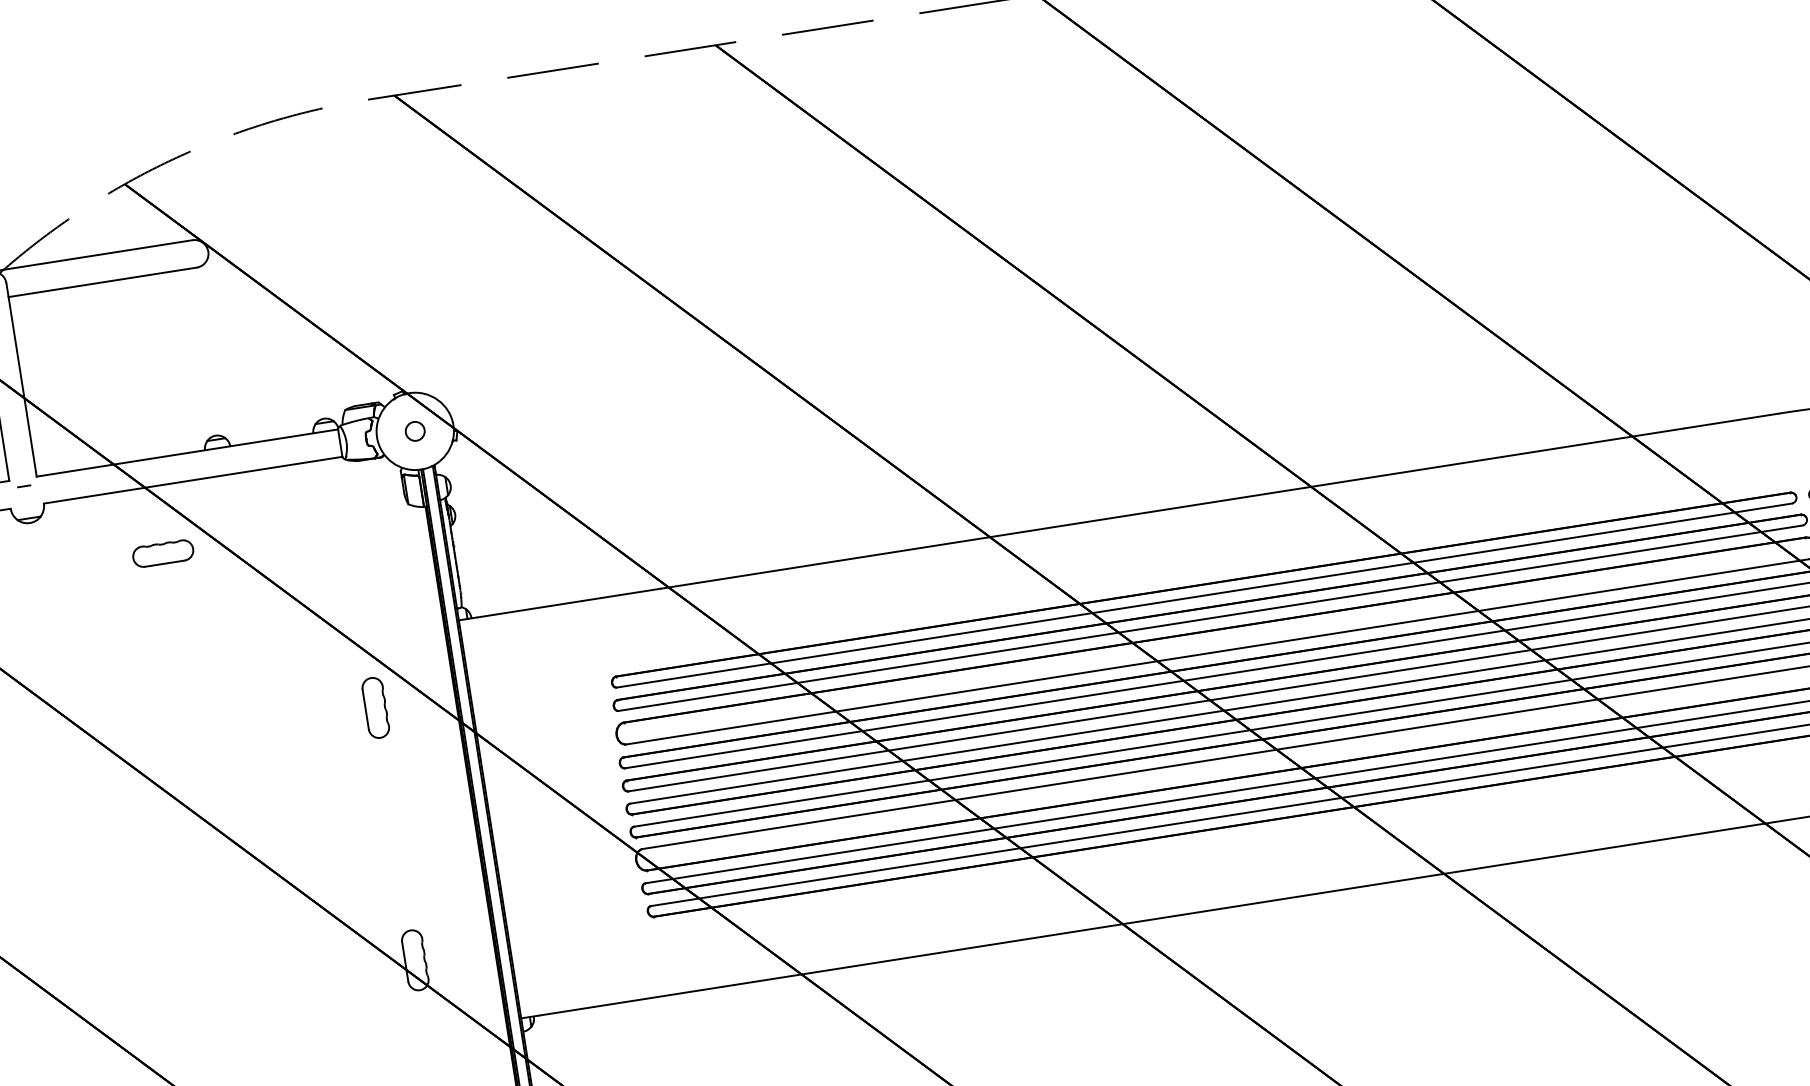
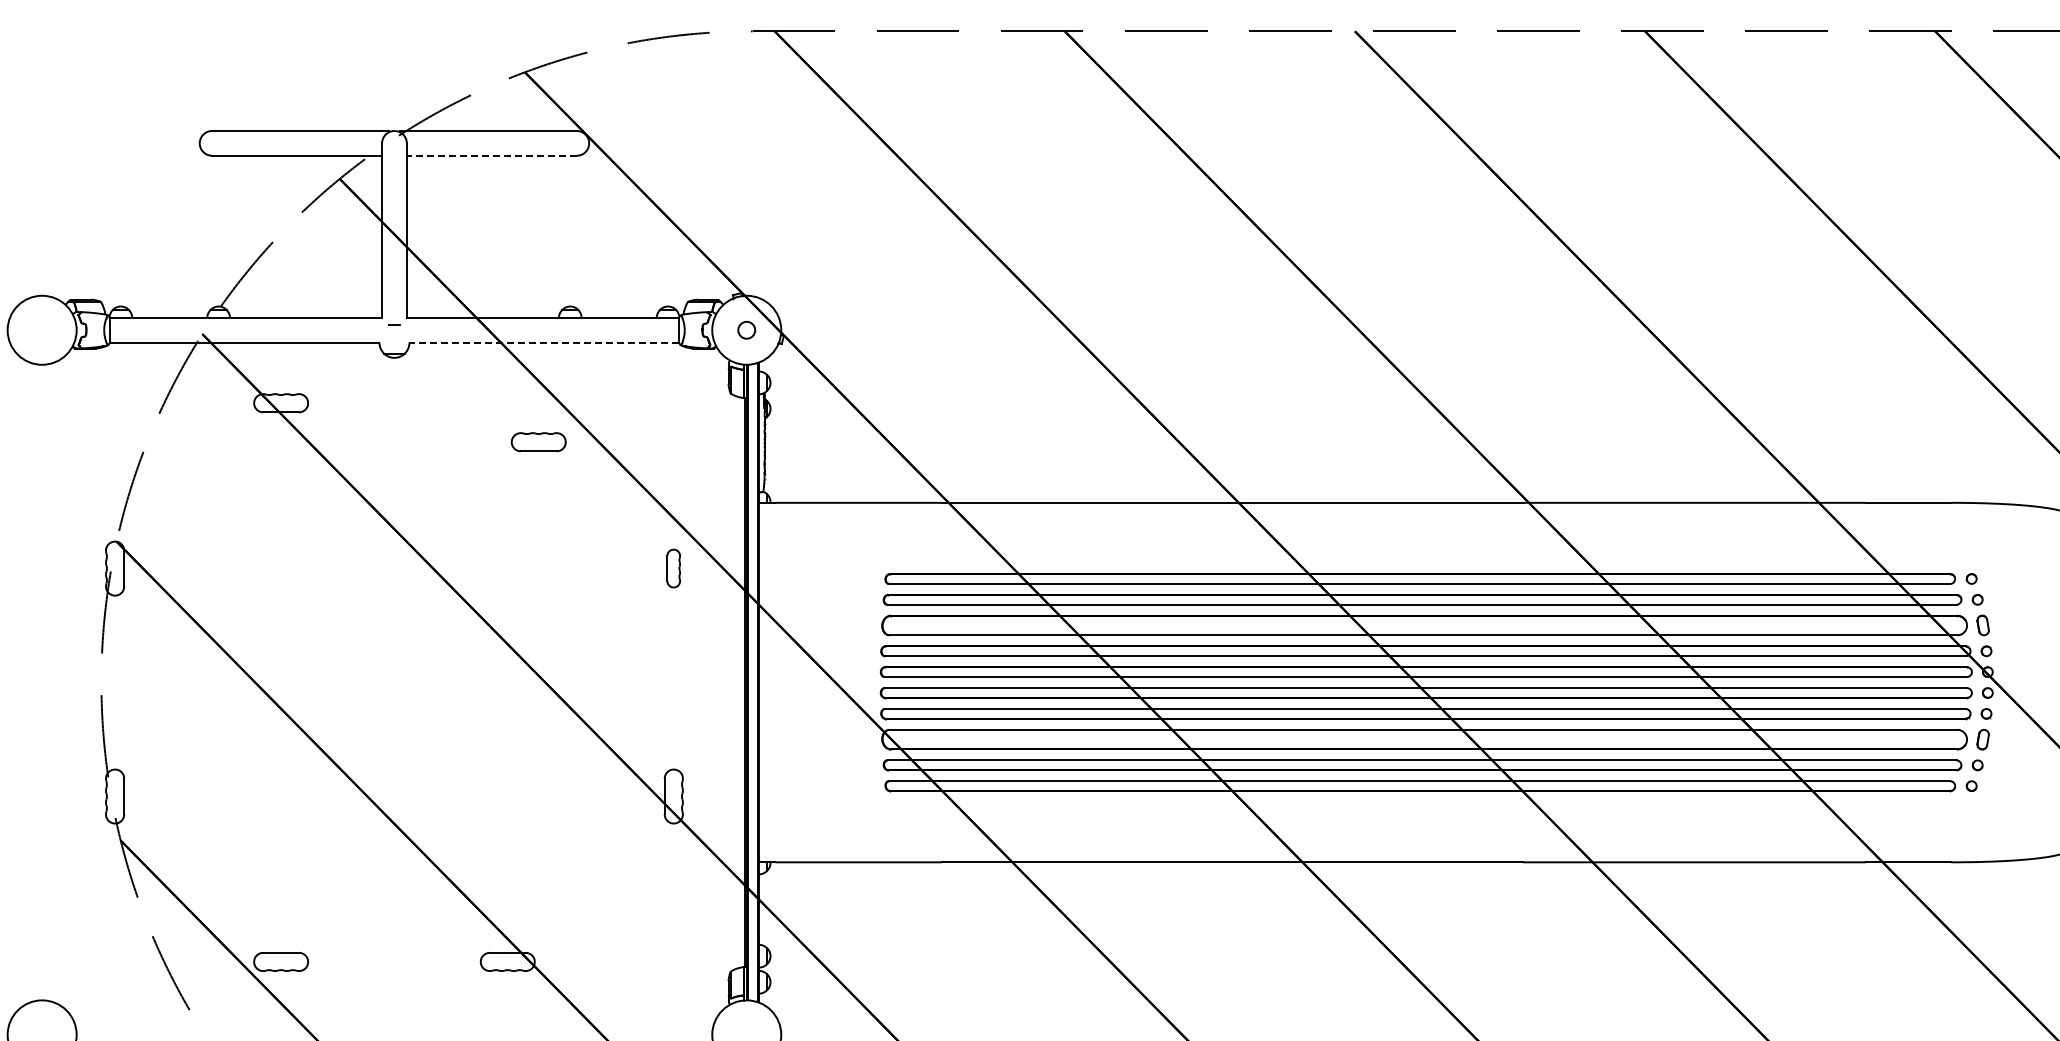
line: (102, 282) -> (491, 155), solid -> dashed
line: (193, 479) -> (544, 342), solid -> dashed
part: (163, 553) -> (538, 442), moved
part: (375, 707) -> (673, 568), size x0.7

